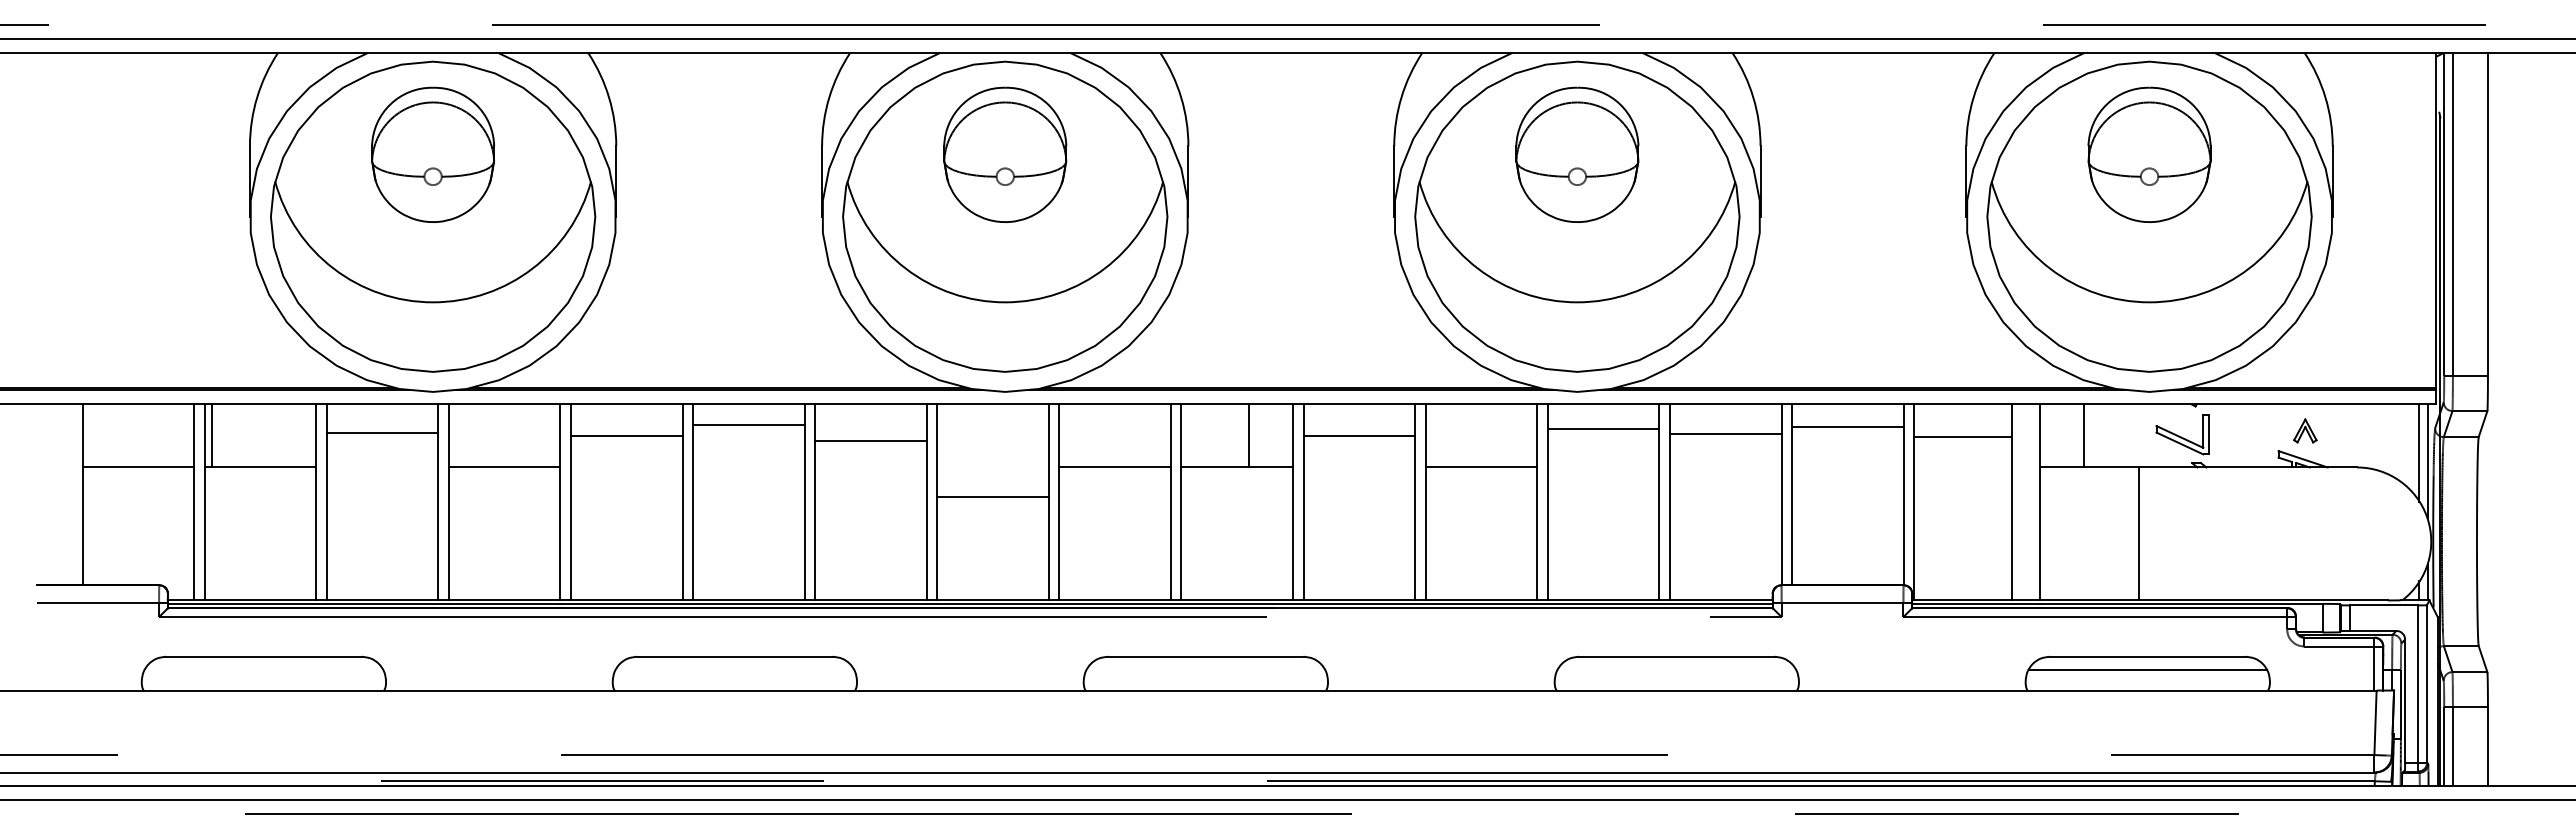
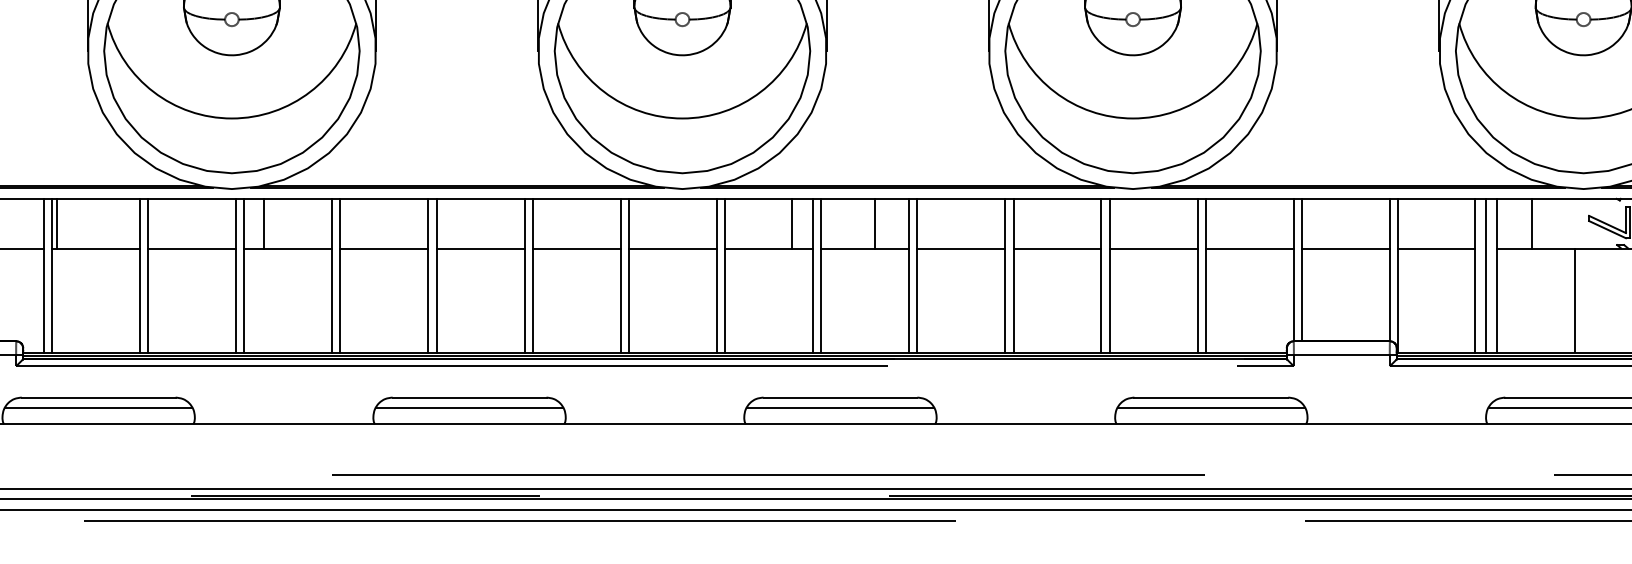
line: (748, 425) -> (480, 248), moved
line: (1847, 427) -> (1345, 248), moved
line: (1603, 429) -> (1153, 248), moved
line: (382, 433) -> (192, 248), moved
line: (1725, 434) -> (1249, 248), moved
line: (473, 435) -> (263, 223), added
line: (1144, 435) -> (792, 223), added
line: (626, 436) -> (384, 248), moved
line: (1359, 436) -> (961, 248), moved
line: (1962, 437) -> (1436, 248), moved
line: (870, 441) -> (576, 248), moved
line: (992, 497) -> (672, 248), moved
line: (2025, 502) -> (1485, 276), added
line: (263, 669) -> (98, 407), added
line: (734, 669) -> (469, 407), added
line: (1205, 669) -> (840, 407), added
line: (1676, 669) -> (1211, 407), added

